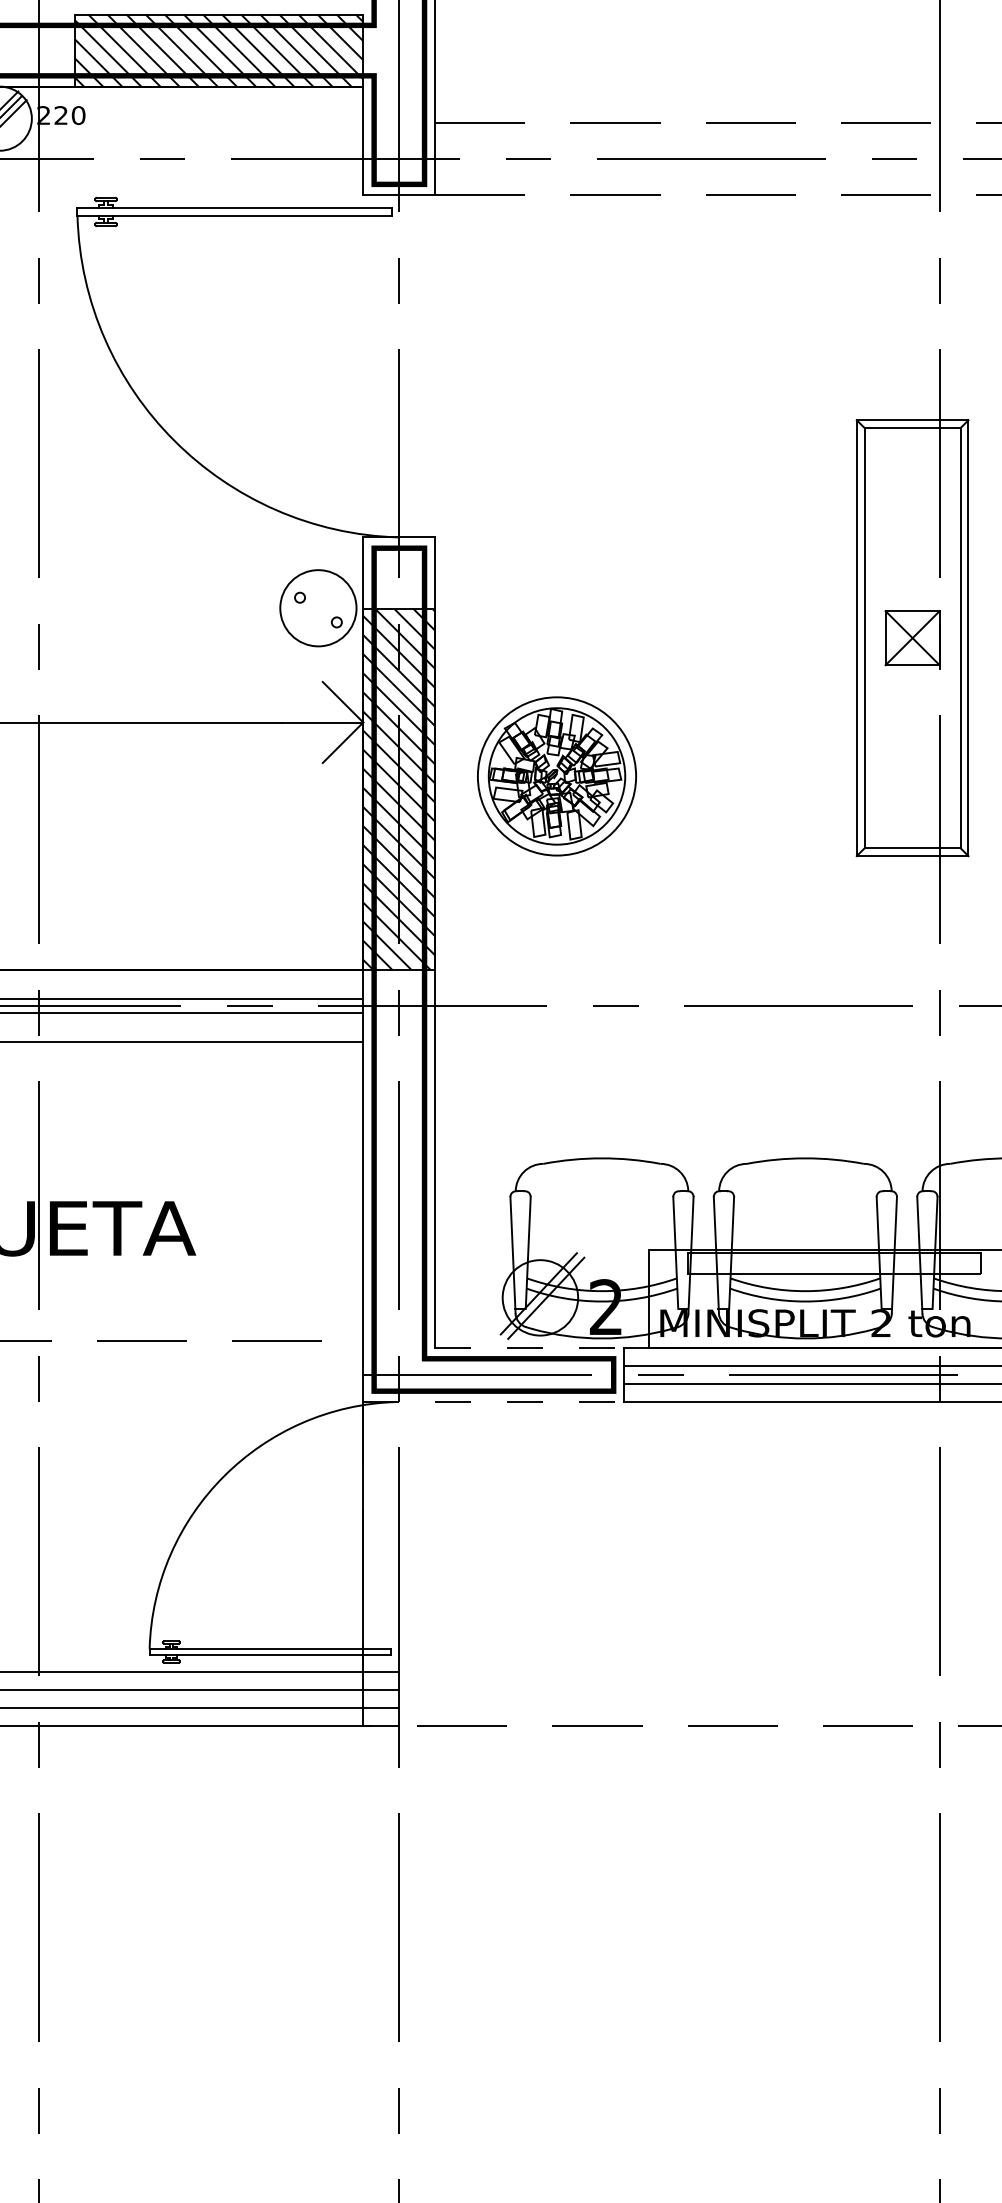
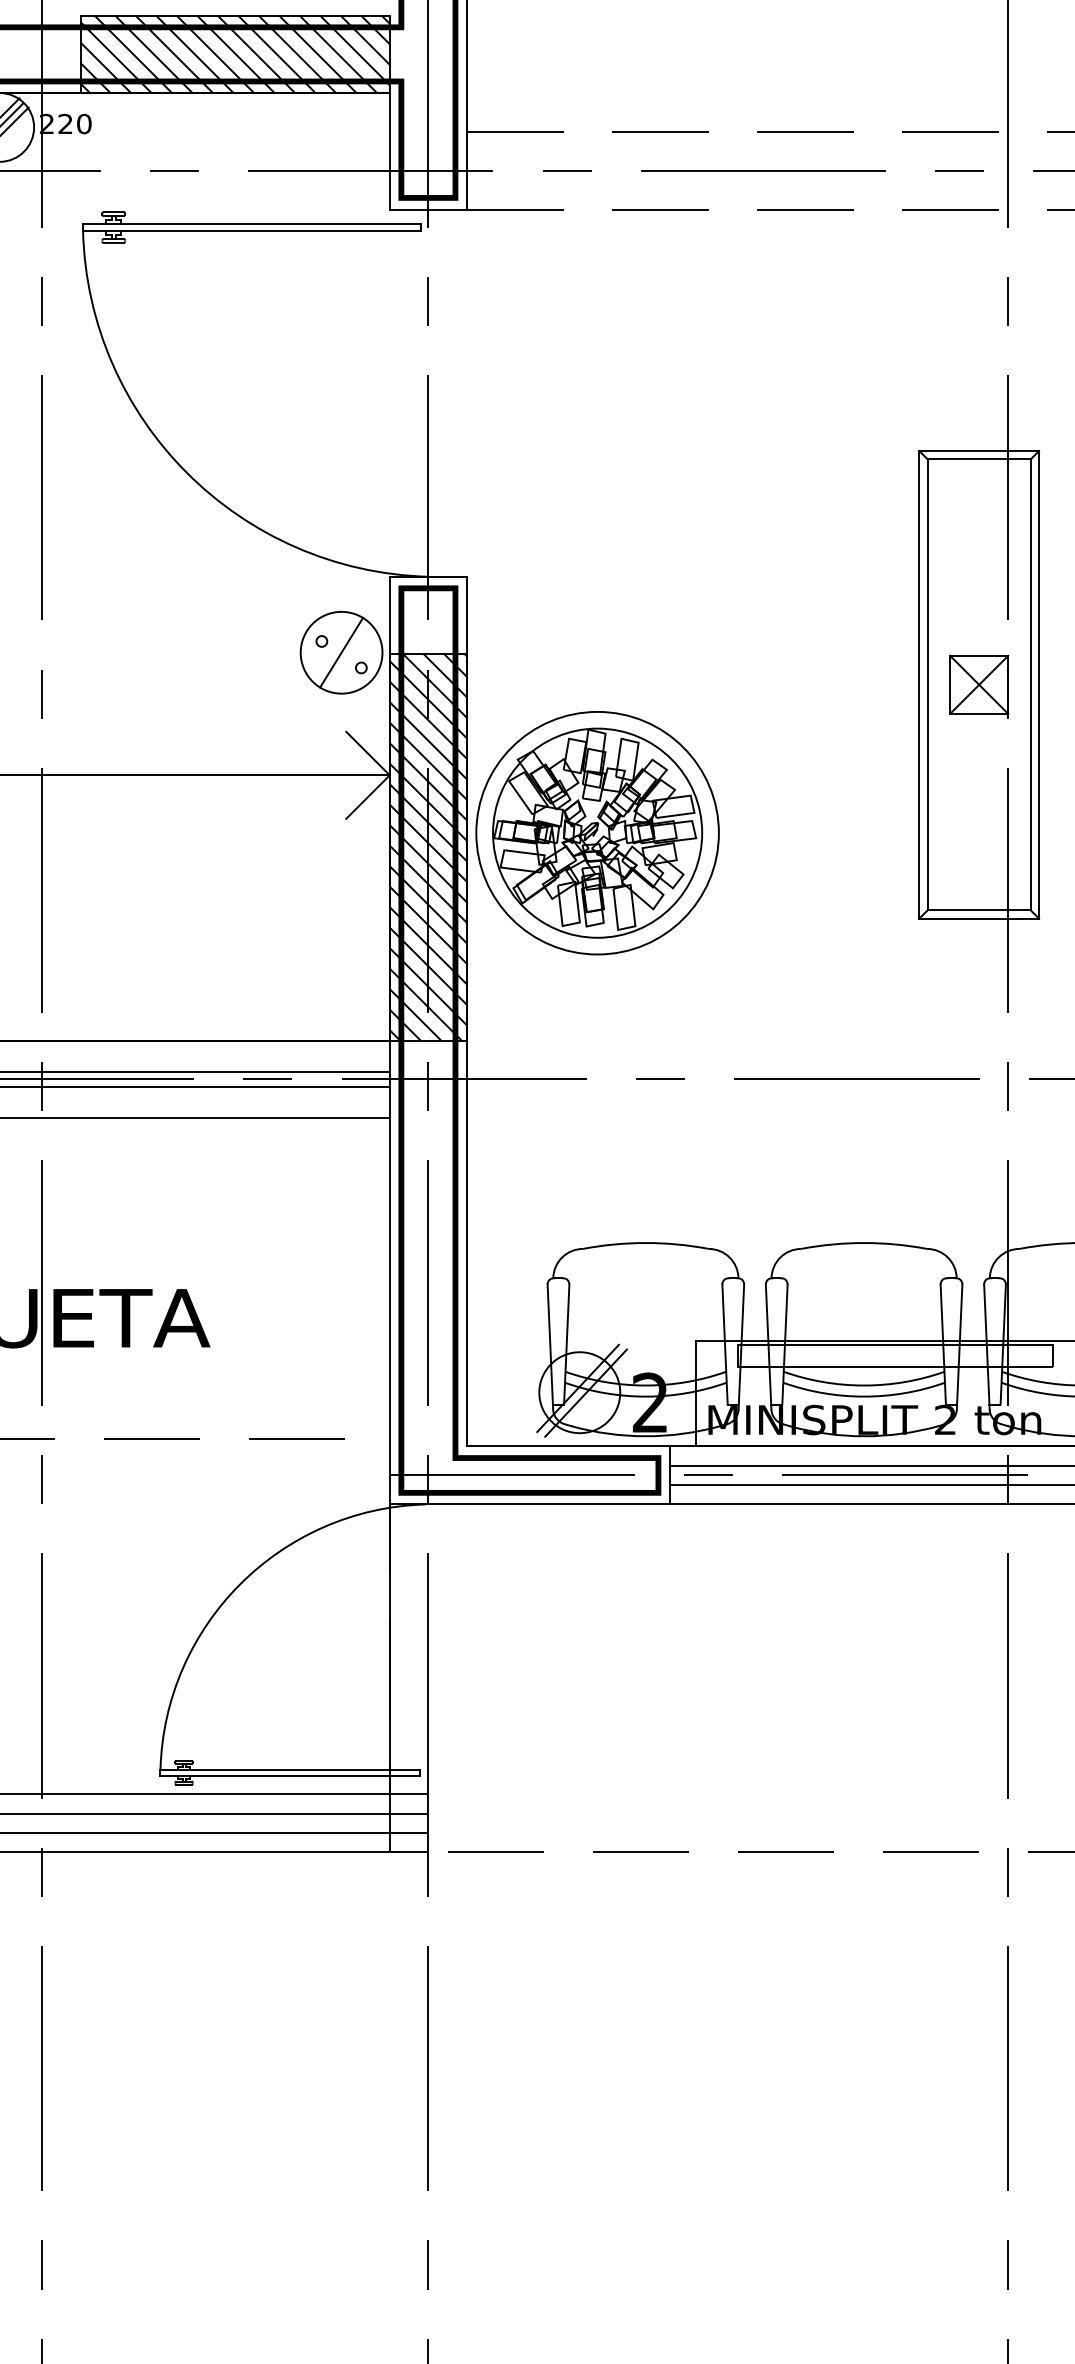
line: (318, 607) -> (341, 651), added
part: (556, 776) -> (597, 833), size x1.43
line: (529, 1347) -> (568, 1445), dashed -> solid
line: (493, 1402) -> (529, 1504), dashed -> solid

